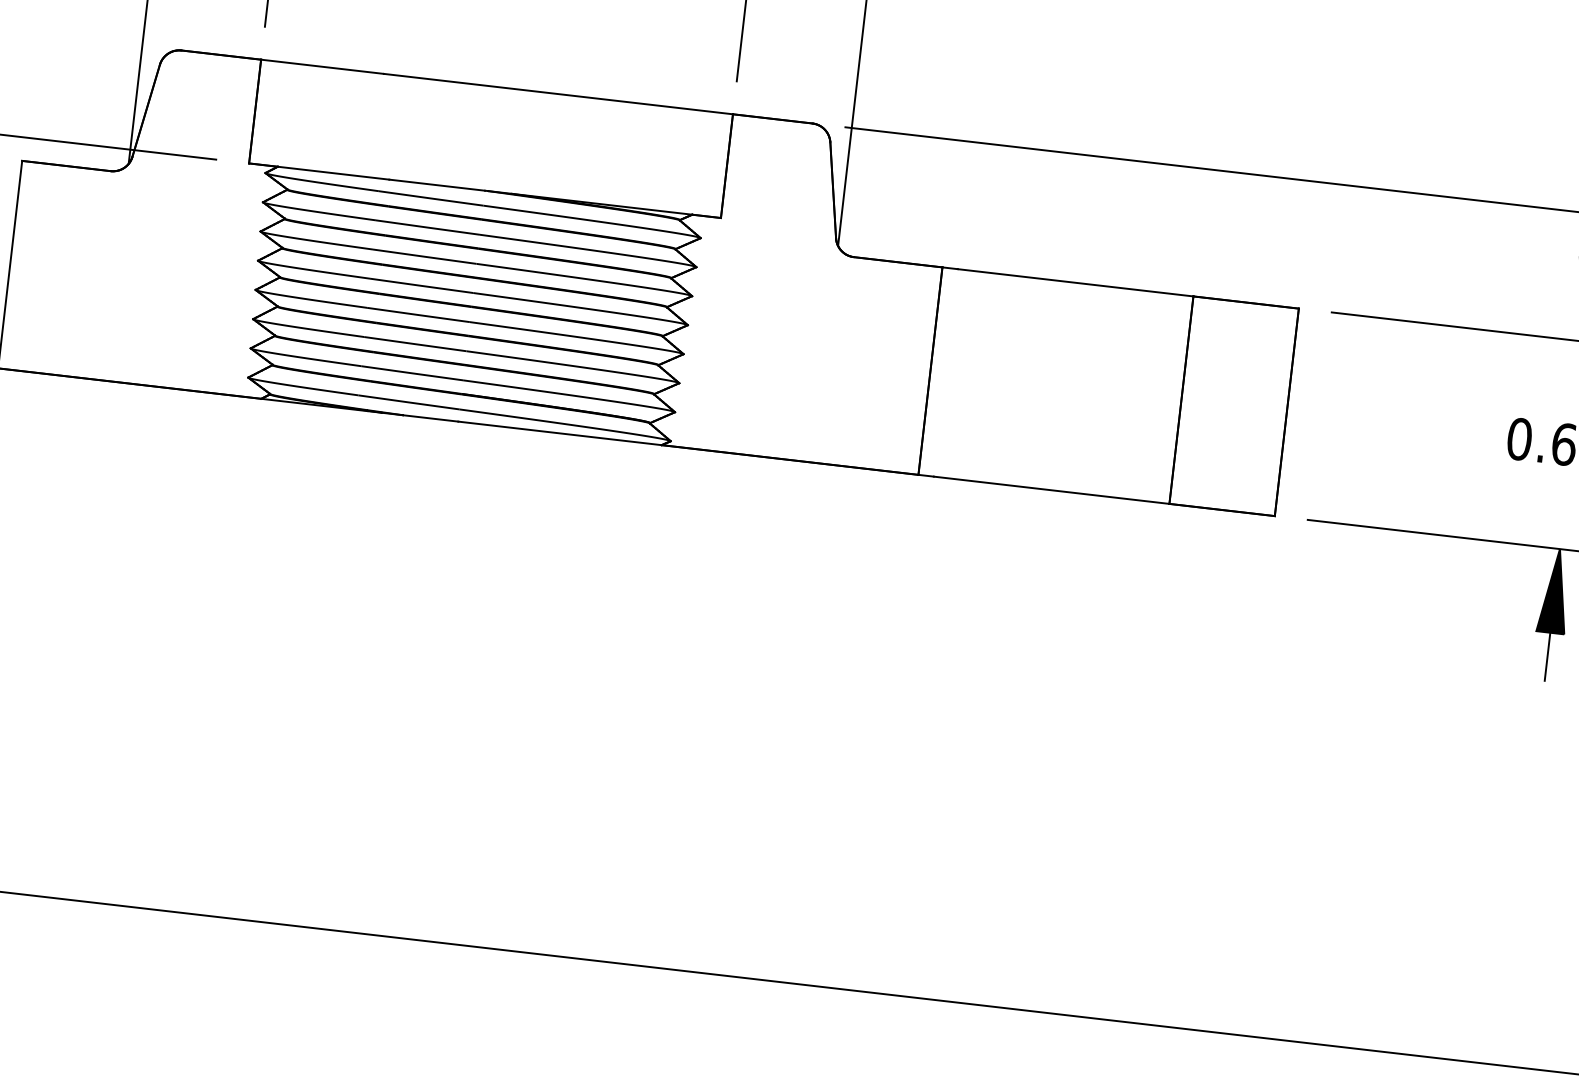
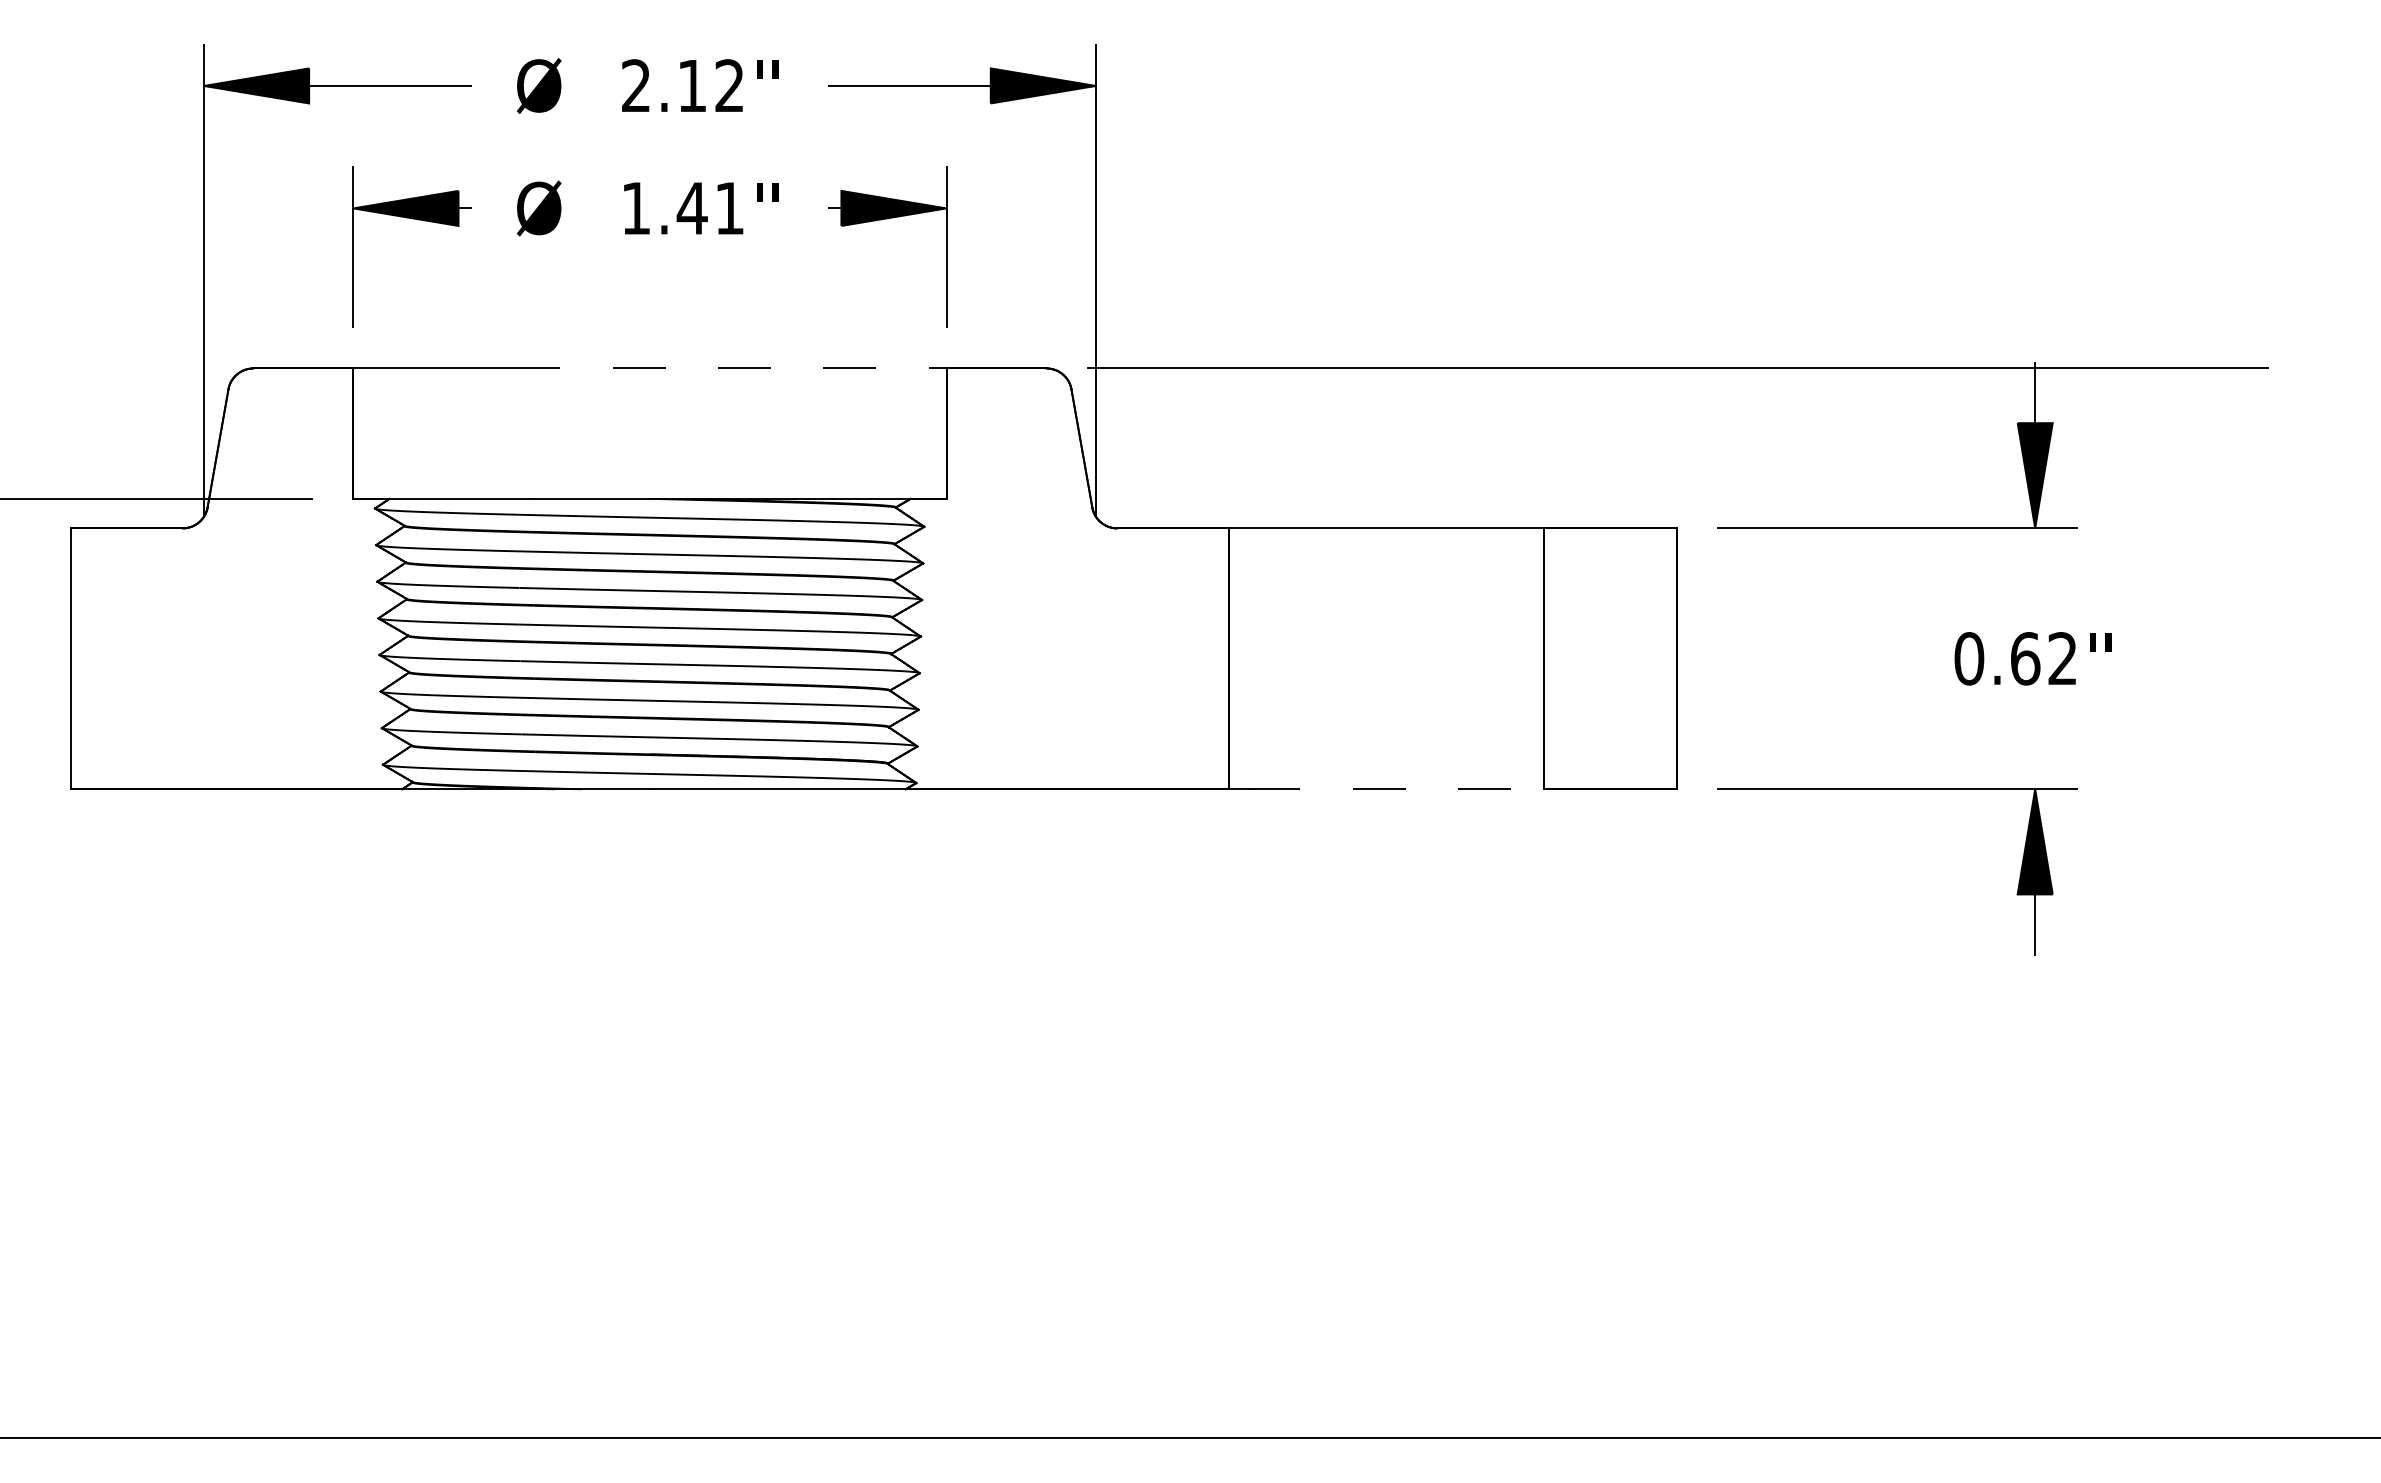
line: (558, 94) -> (727, 368), solid -> dashed
line: (1052, 490) -> (1396, 789), solid -> dashed

